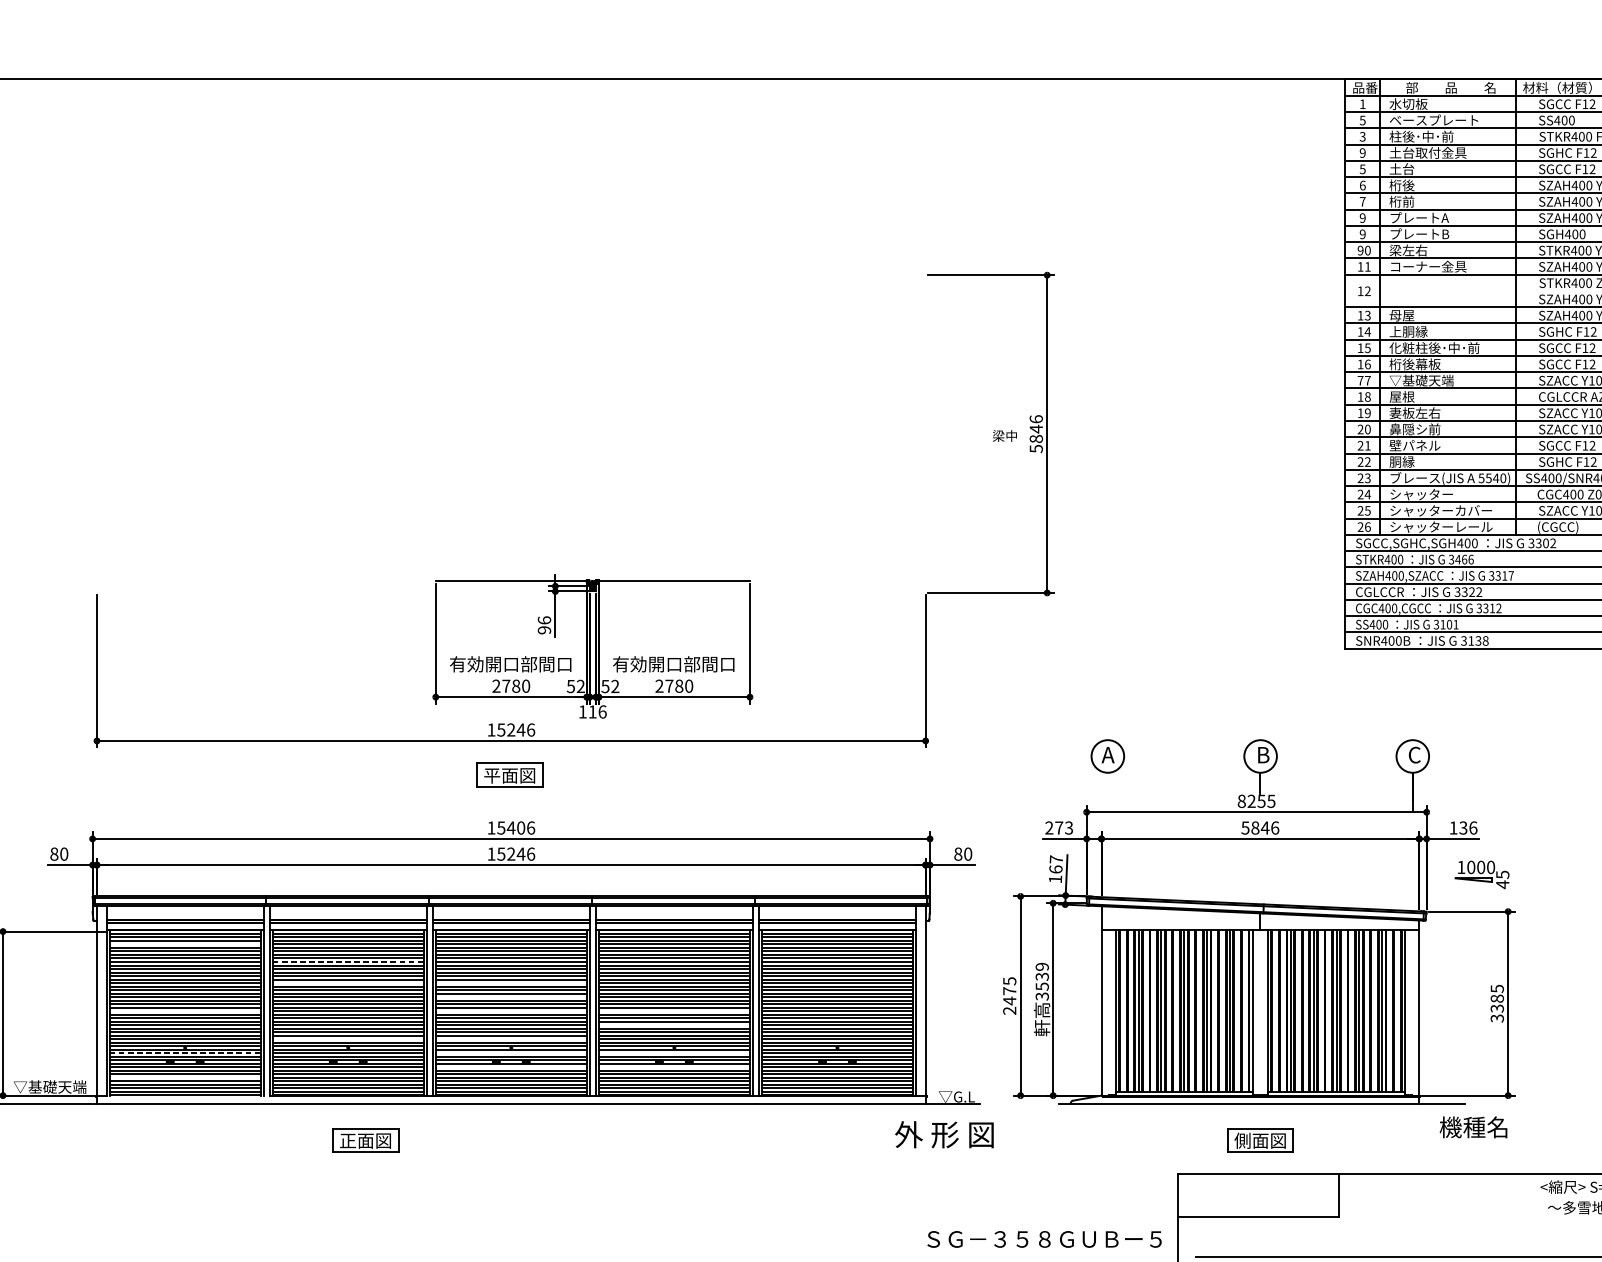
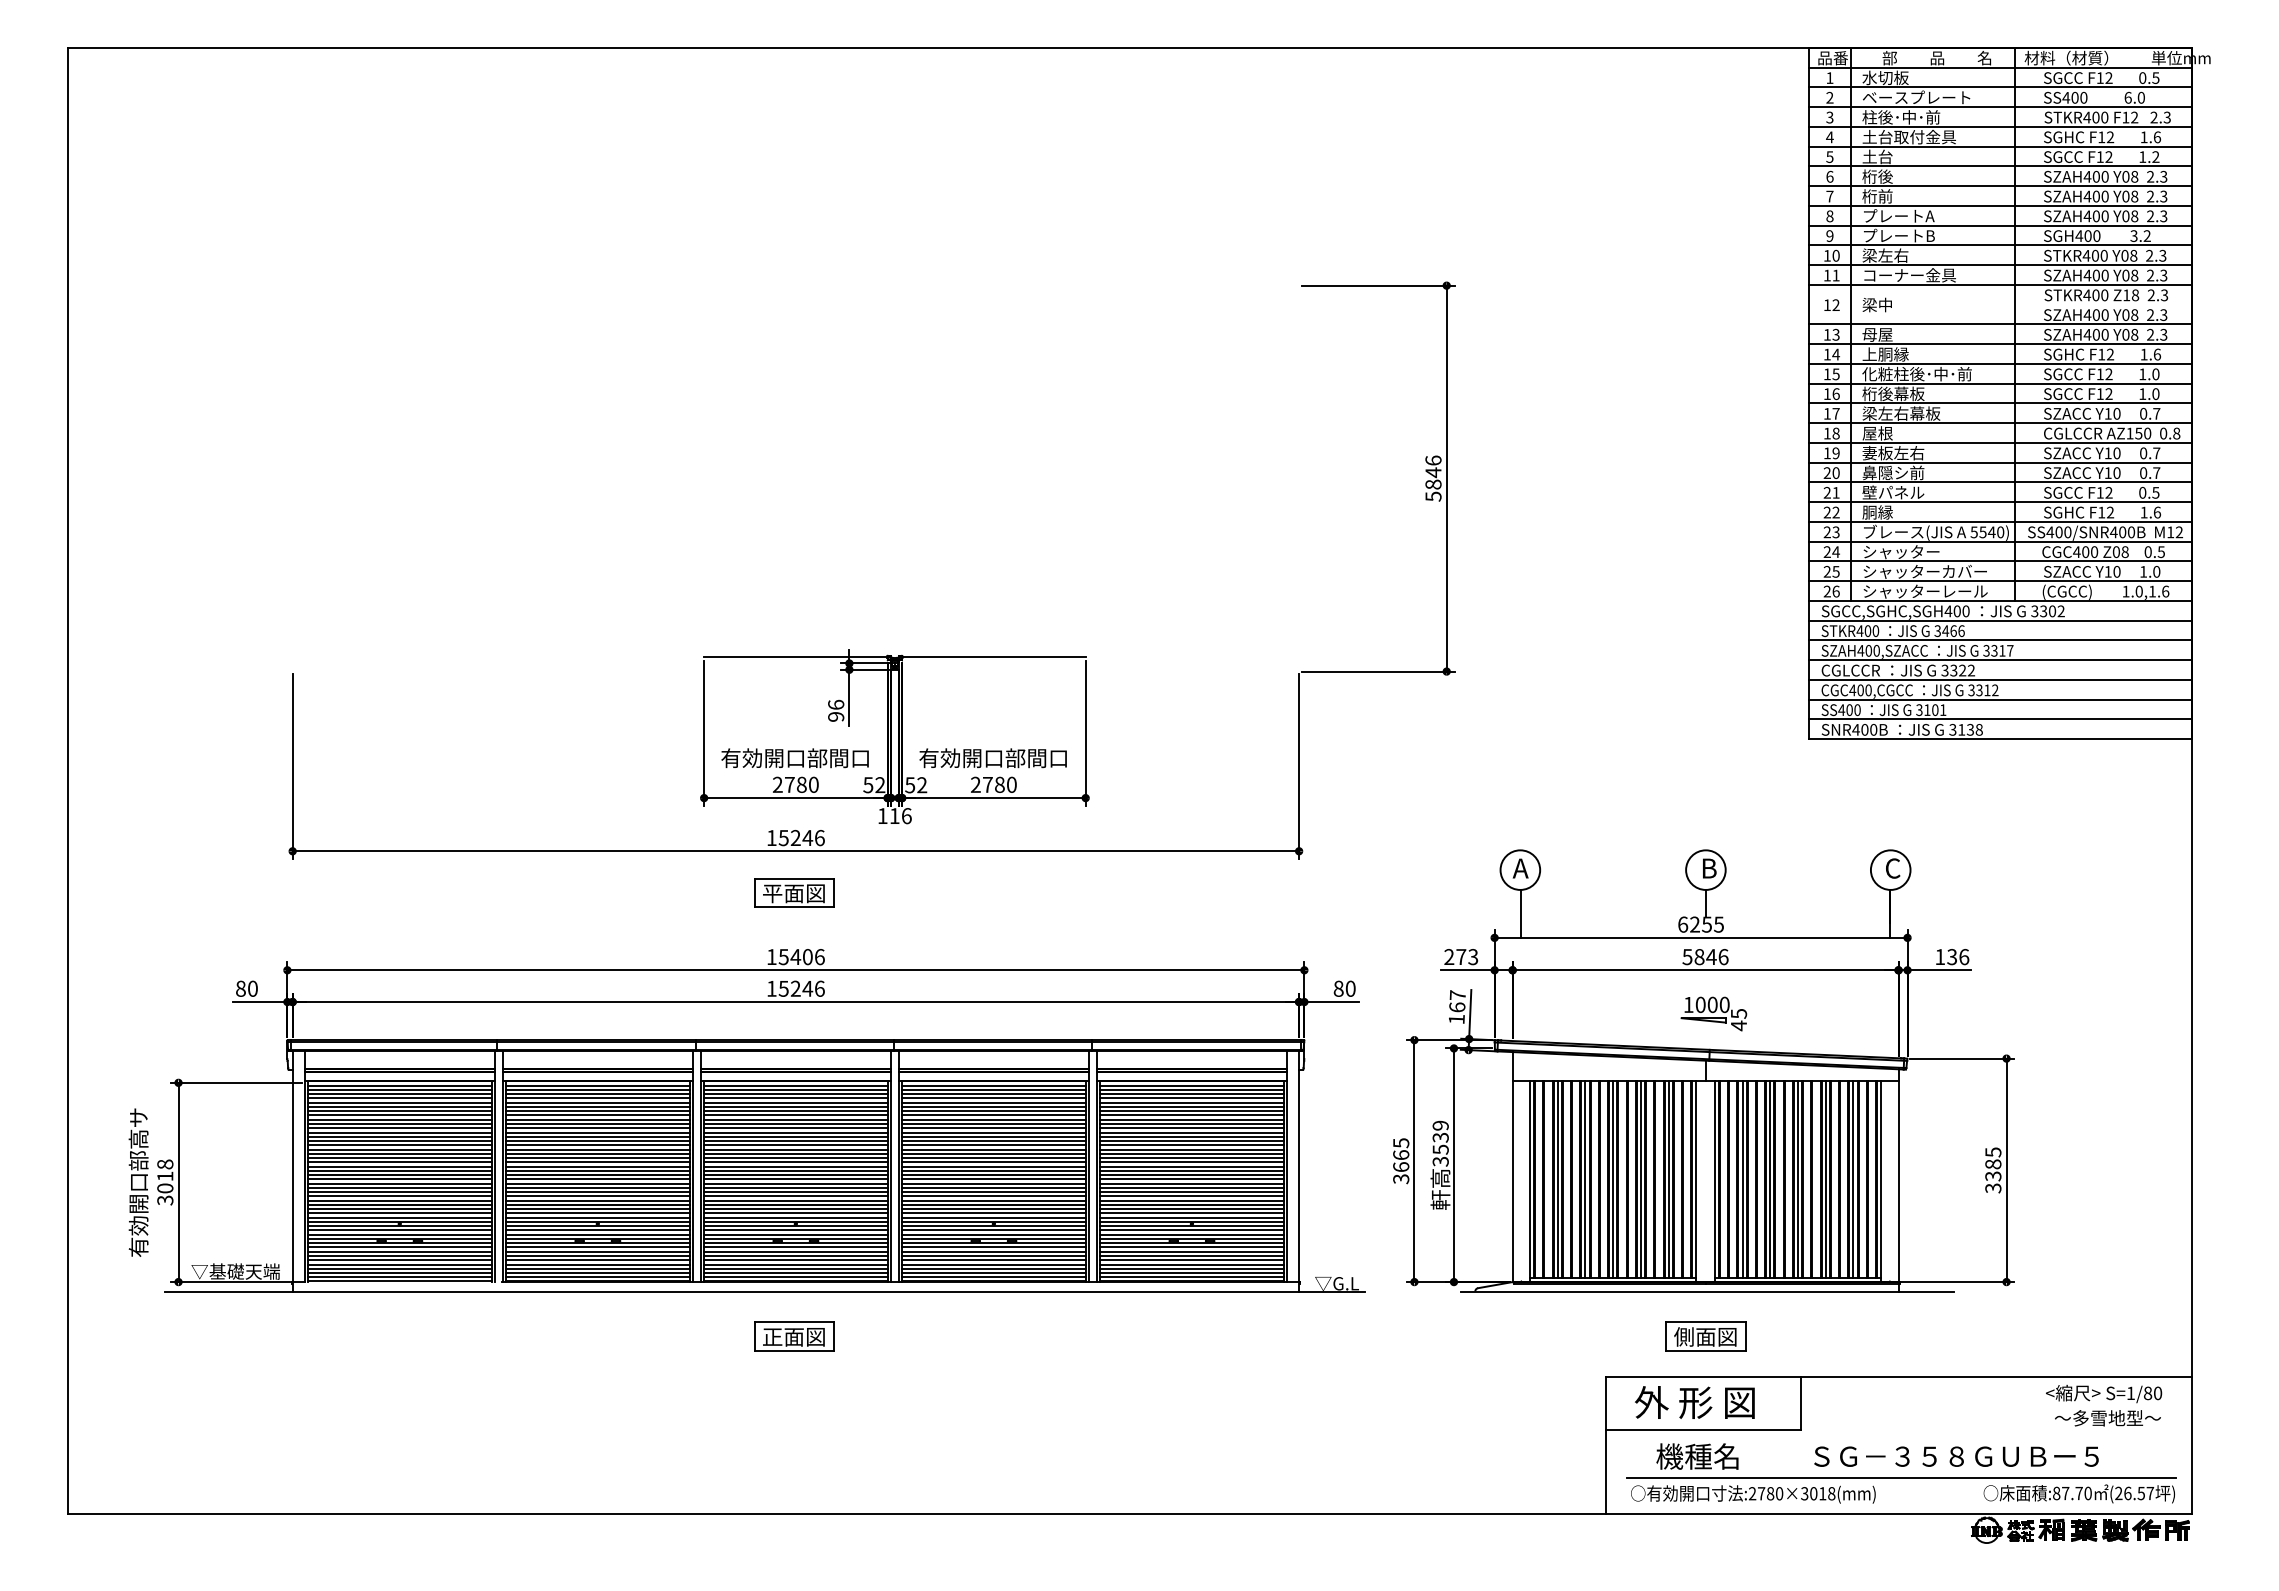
text: (1362, 120) -> (1829, 97), 5 -> 2
text: (1362, 153) -> (1829, 137), 9 -> 4
text: (1362, 218) -> (1829, 216), 9 -> 8
text: (1359, 250) -> (1826, 255), 90 -> 10
text: (1359, 380) -> (1826, 413), 77 -> 17
text: (1421, 380) -> (1901, 413), ▽基礎天端 -> 梁左右幕板
text: (1004, 435) -> (1876, 304), moved
line: (1107, 792) -> (1520, 913), added
text: (1242, 801) -> (1683, 924), 8255 -> 6255
part: (1481, 874) -> (1713, 1013), moved
line: (184, 944) -> (399, 1098), added
line: (347, 961) -> (597, 1119), dashed -> solid
line: (347, 983) -> (597, 1145), added
line: (511, 983) -> (795, 1145), added
line: (511, 997) -> (795, 1162), added
text: (1009, 1001) -> (1401, 1167), 2475 -> 3665
line: (184, 1011) -> (399, 1179), added
line: (511, 1011) -> (795, 1179), added
line: (674, 1011) -> (993, 1179), added
line: (674, 1025) -> (993, 1196), added
line: (347, 1039) -> (597, 1213), added
line: (511, 1039) -> (795, 1213), added
line: (184, 1053) -> (399, 1230), dashed -> solid
line: (511, 1053) -> (795, 1230), added
line: (674, 1053) -> (993, 1230), added
line: (511, 1067) -> (795, 1247), added
line: (674, 1067) -> (993, 1247), added
line: (184, 1077) -> (399, 1260), added
text: (1473, 1127) -> (1697, 1456), moved
text: (944, 1134) -> (1694, 1402), moved
part: (366, 1140) -> (794, 1336), moved
text: (1044, 1239) -> (1956, 1456), moved

